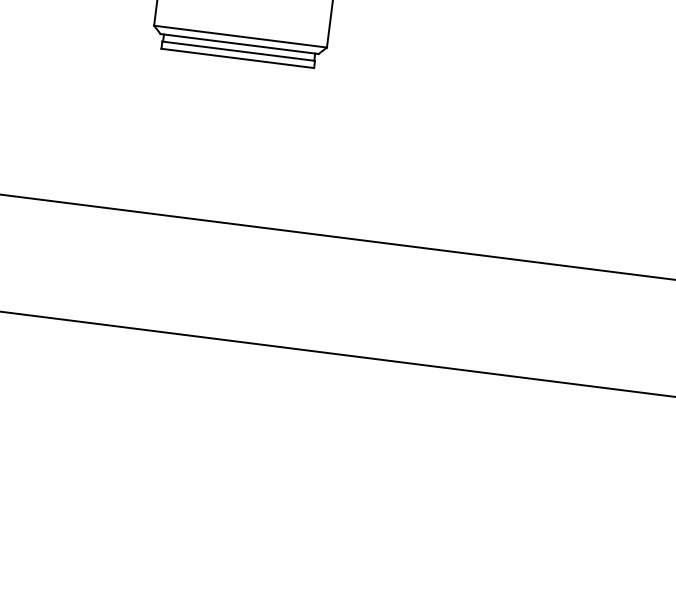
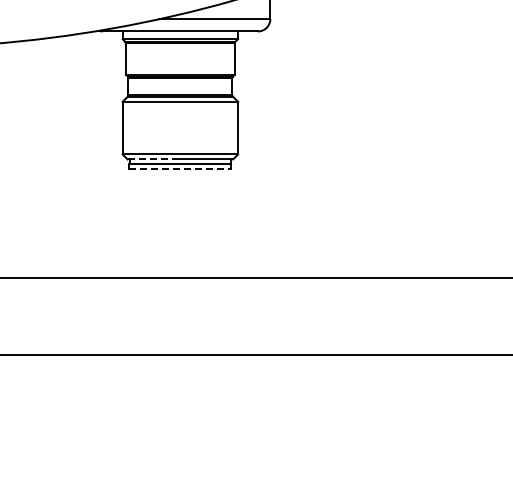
line: (200, 39) -> (154, 159), solid -> dashed
line: (237, 59) -> (180, 169), solid -> dashed

